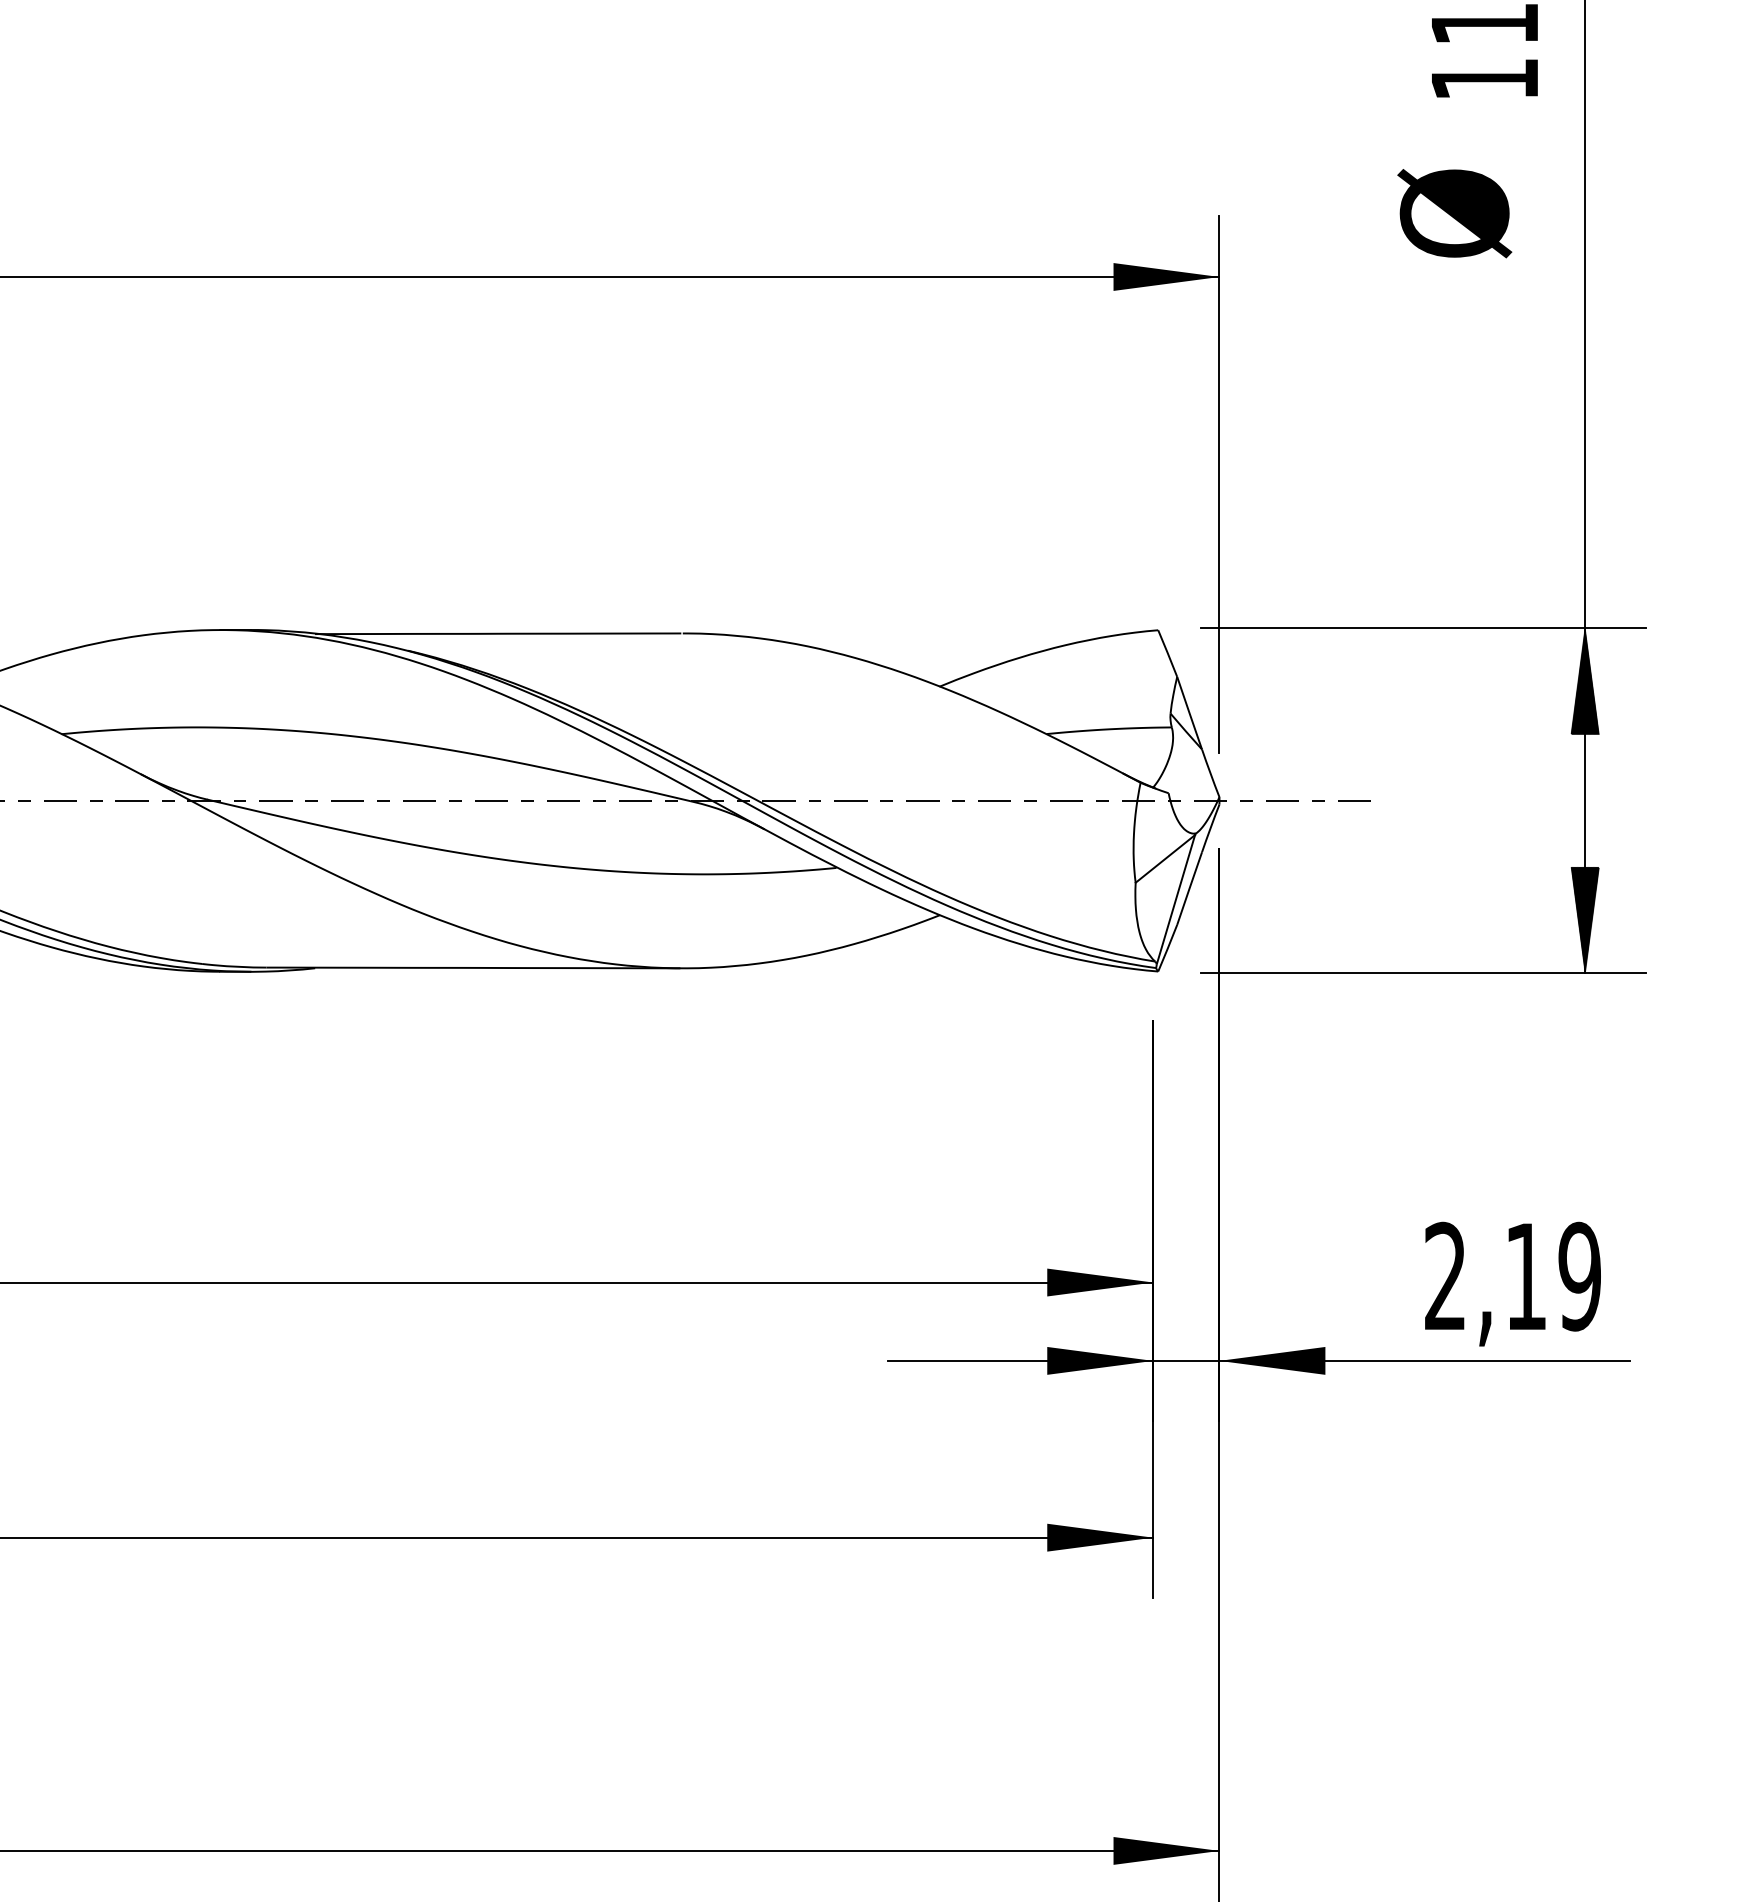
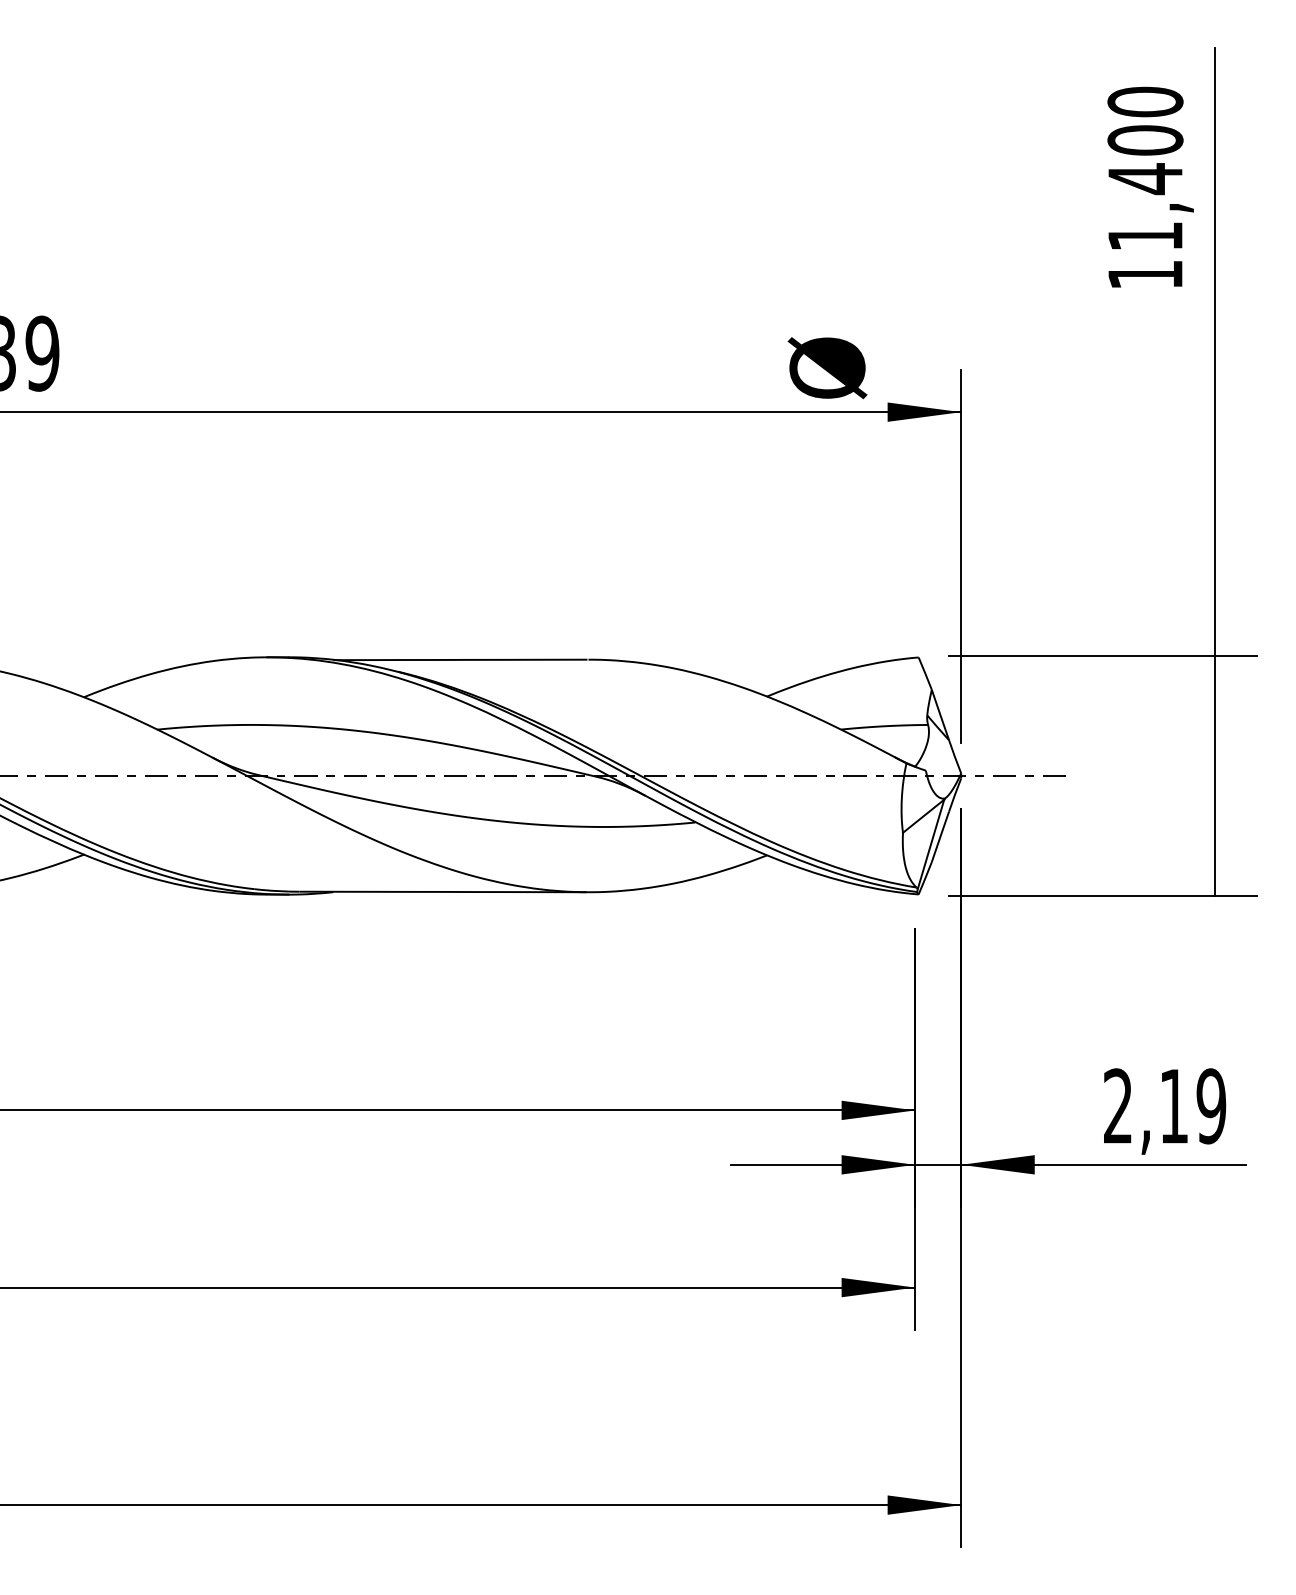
text: (1454, 214) -> (827, 368), moved
hatch: (1584, 680) -> (1214, 692), removed
hatch: (1584, 919) -> (1214, 858), removed

